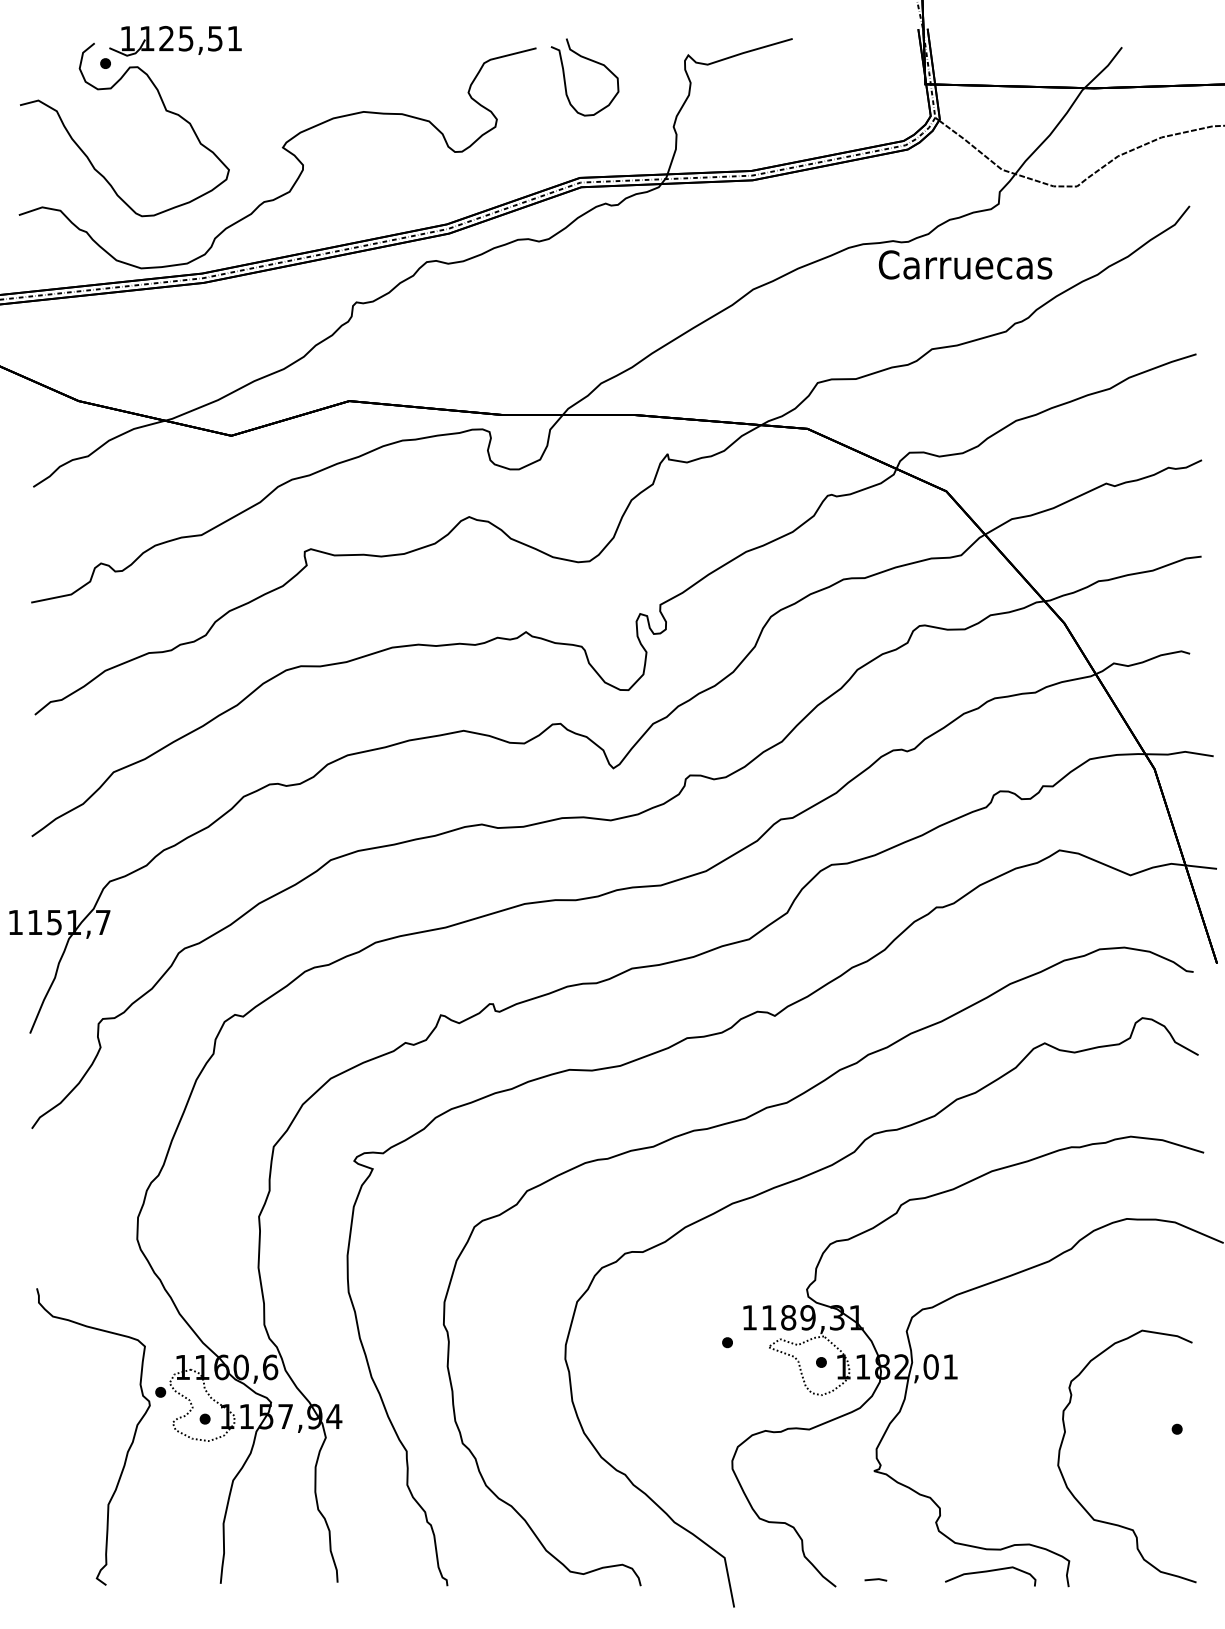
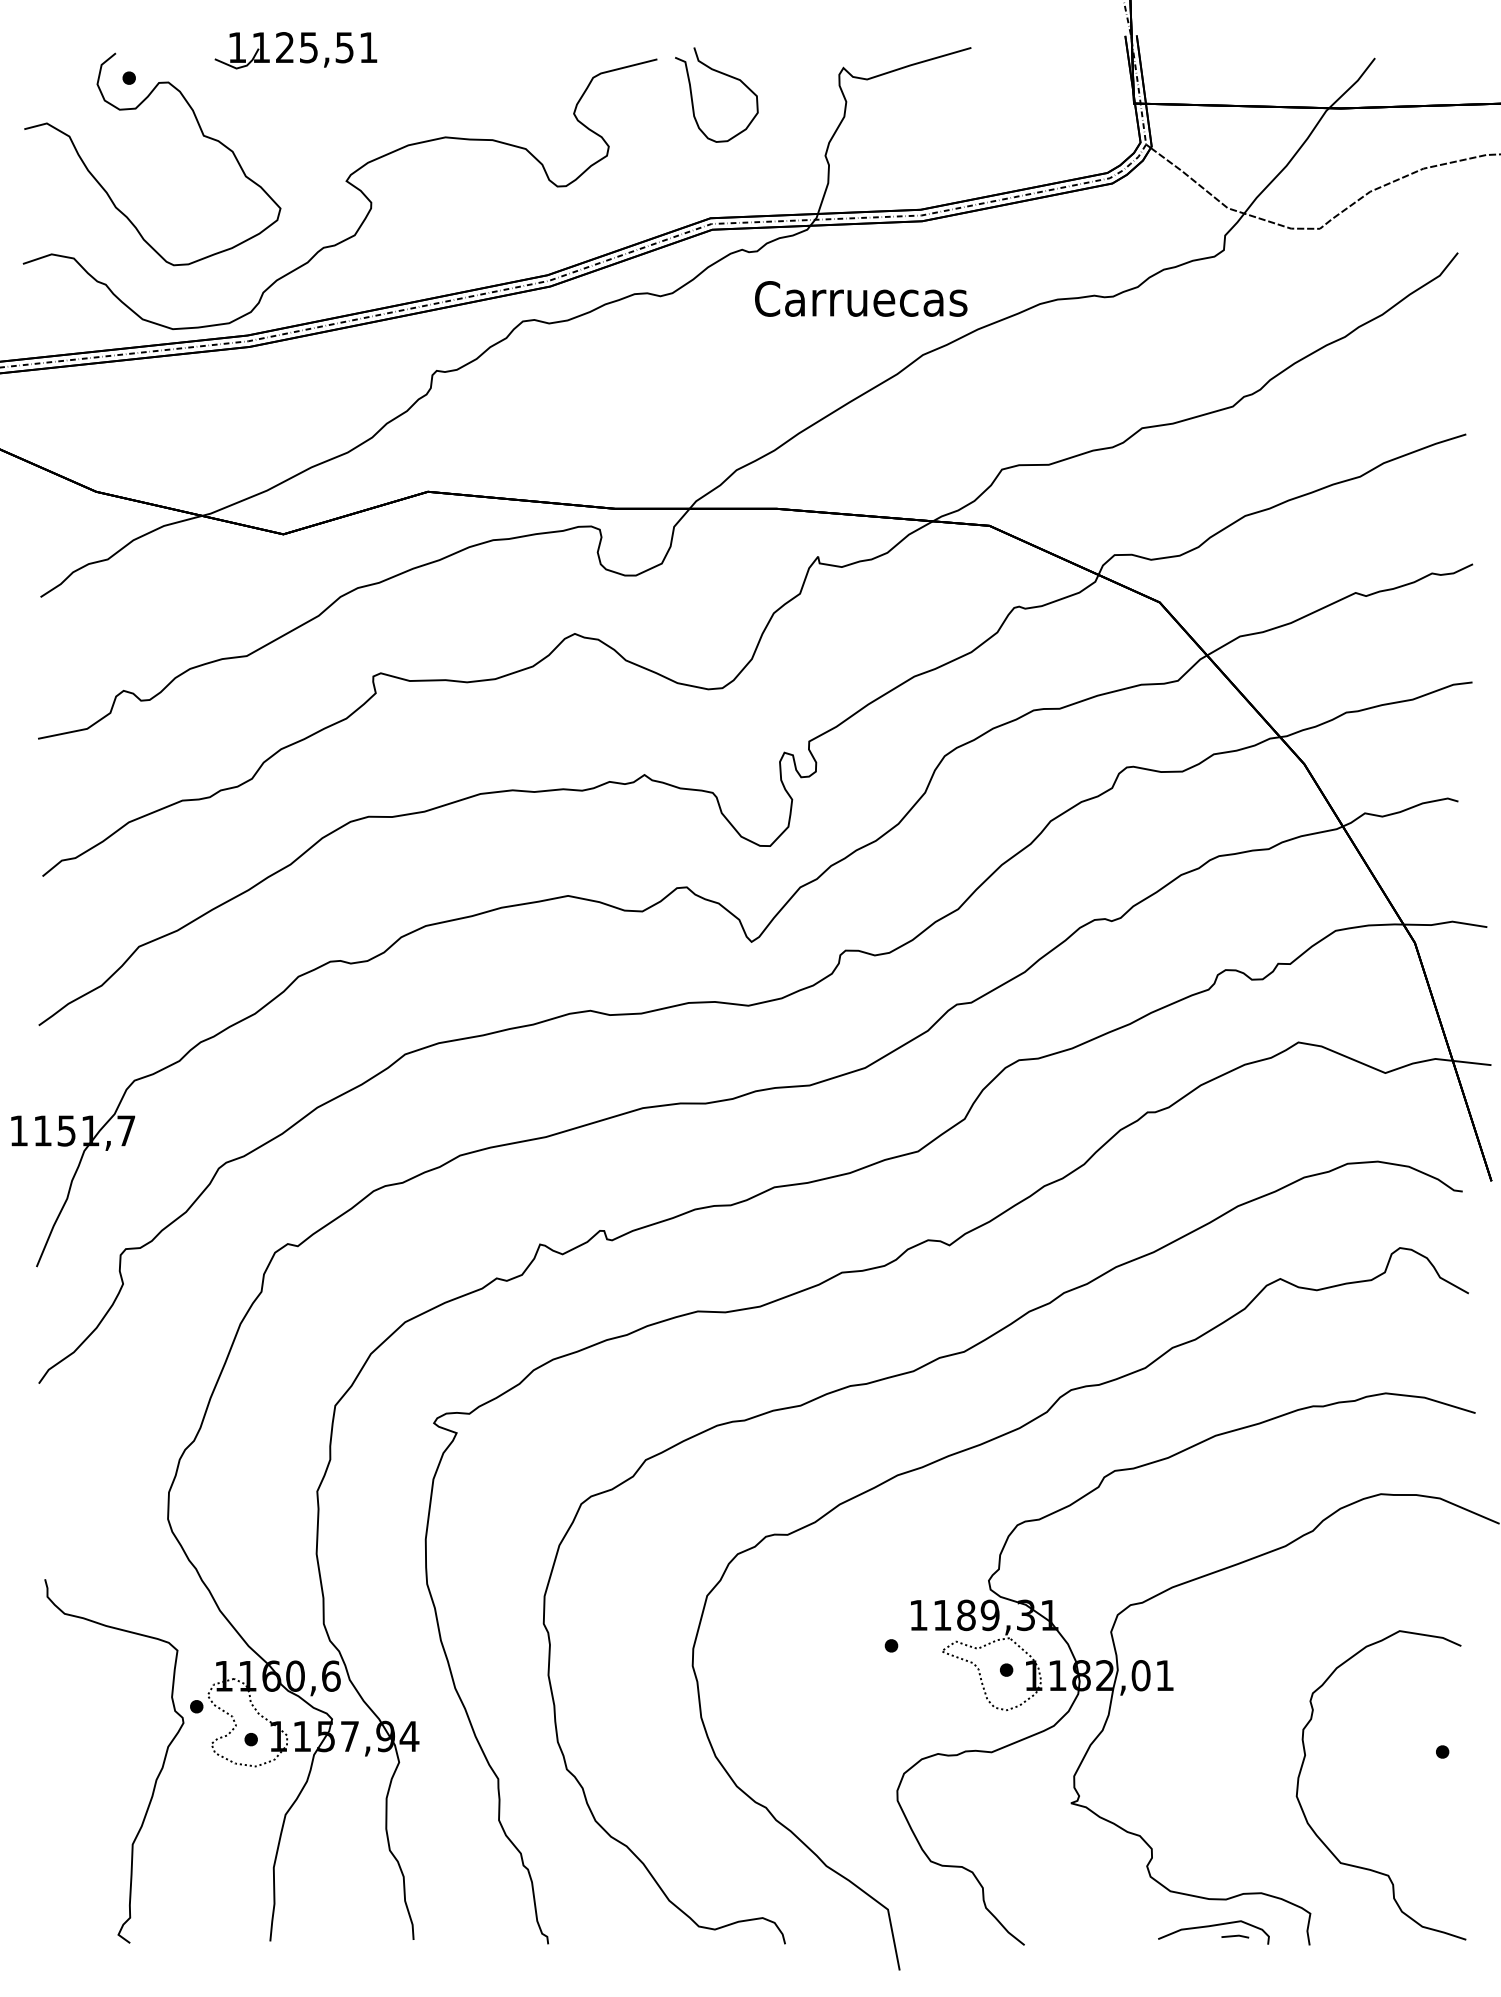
part: (175, 41) -> (295, 50), moved
text: (965, 264) -> (861, 298), moved
line: (876, 1579) -> (1235, 1936), moved

